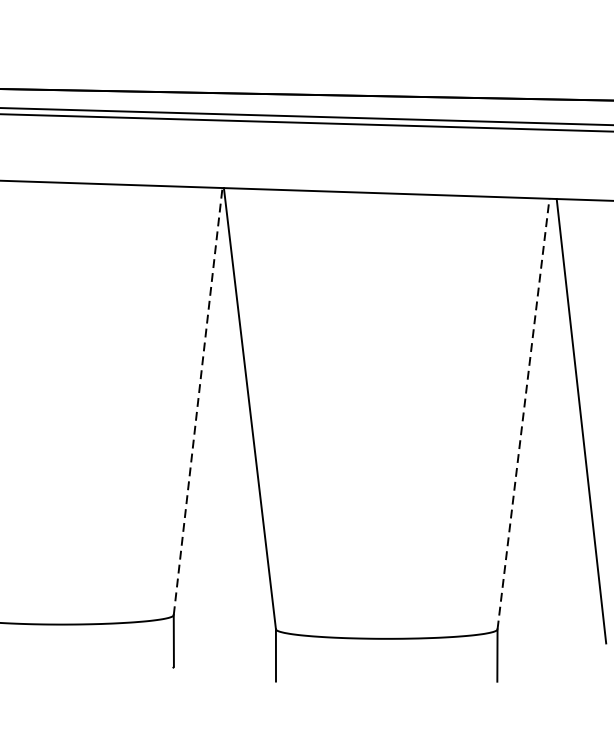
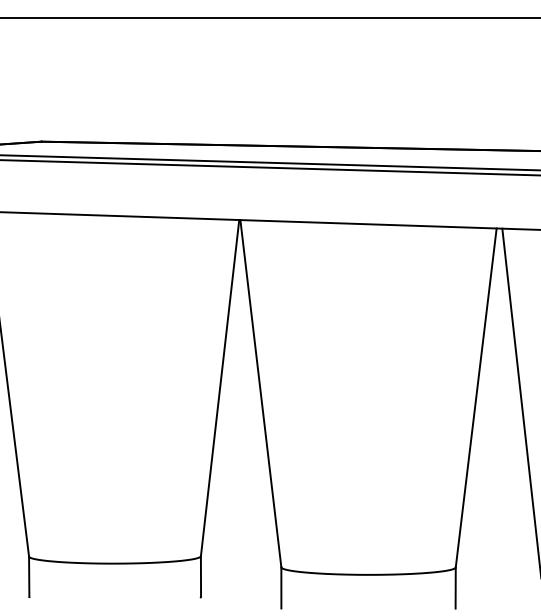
line: (198, 400) -> (220, 387), dashed -> solid
line: (523, 413) -> (476, 397), dashed -> solid

